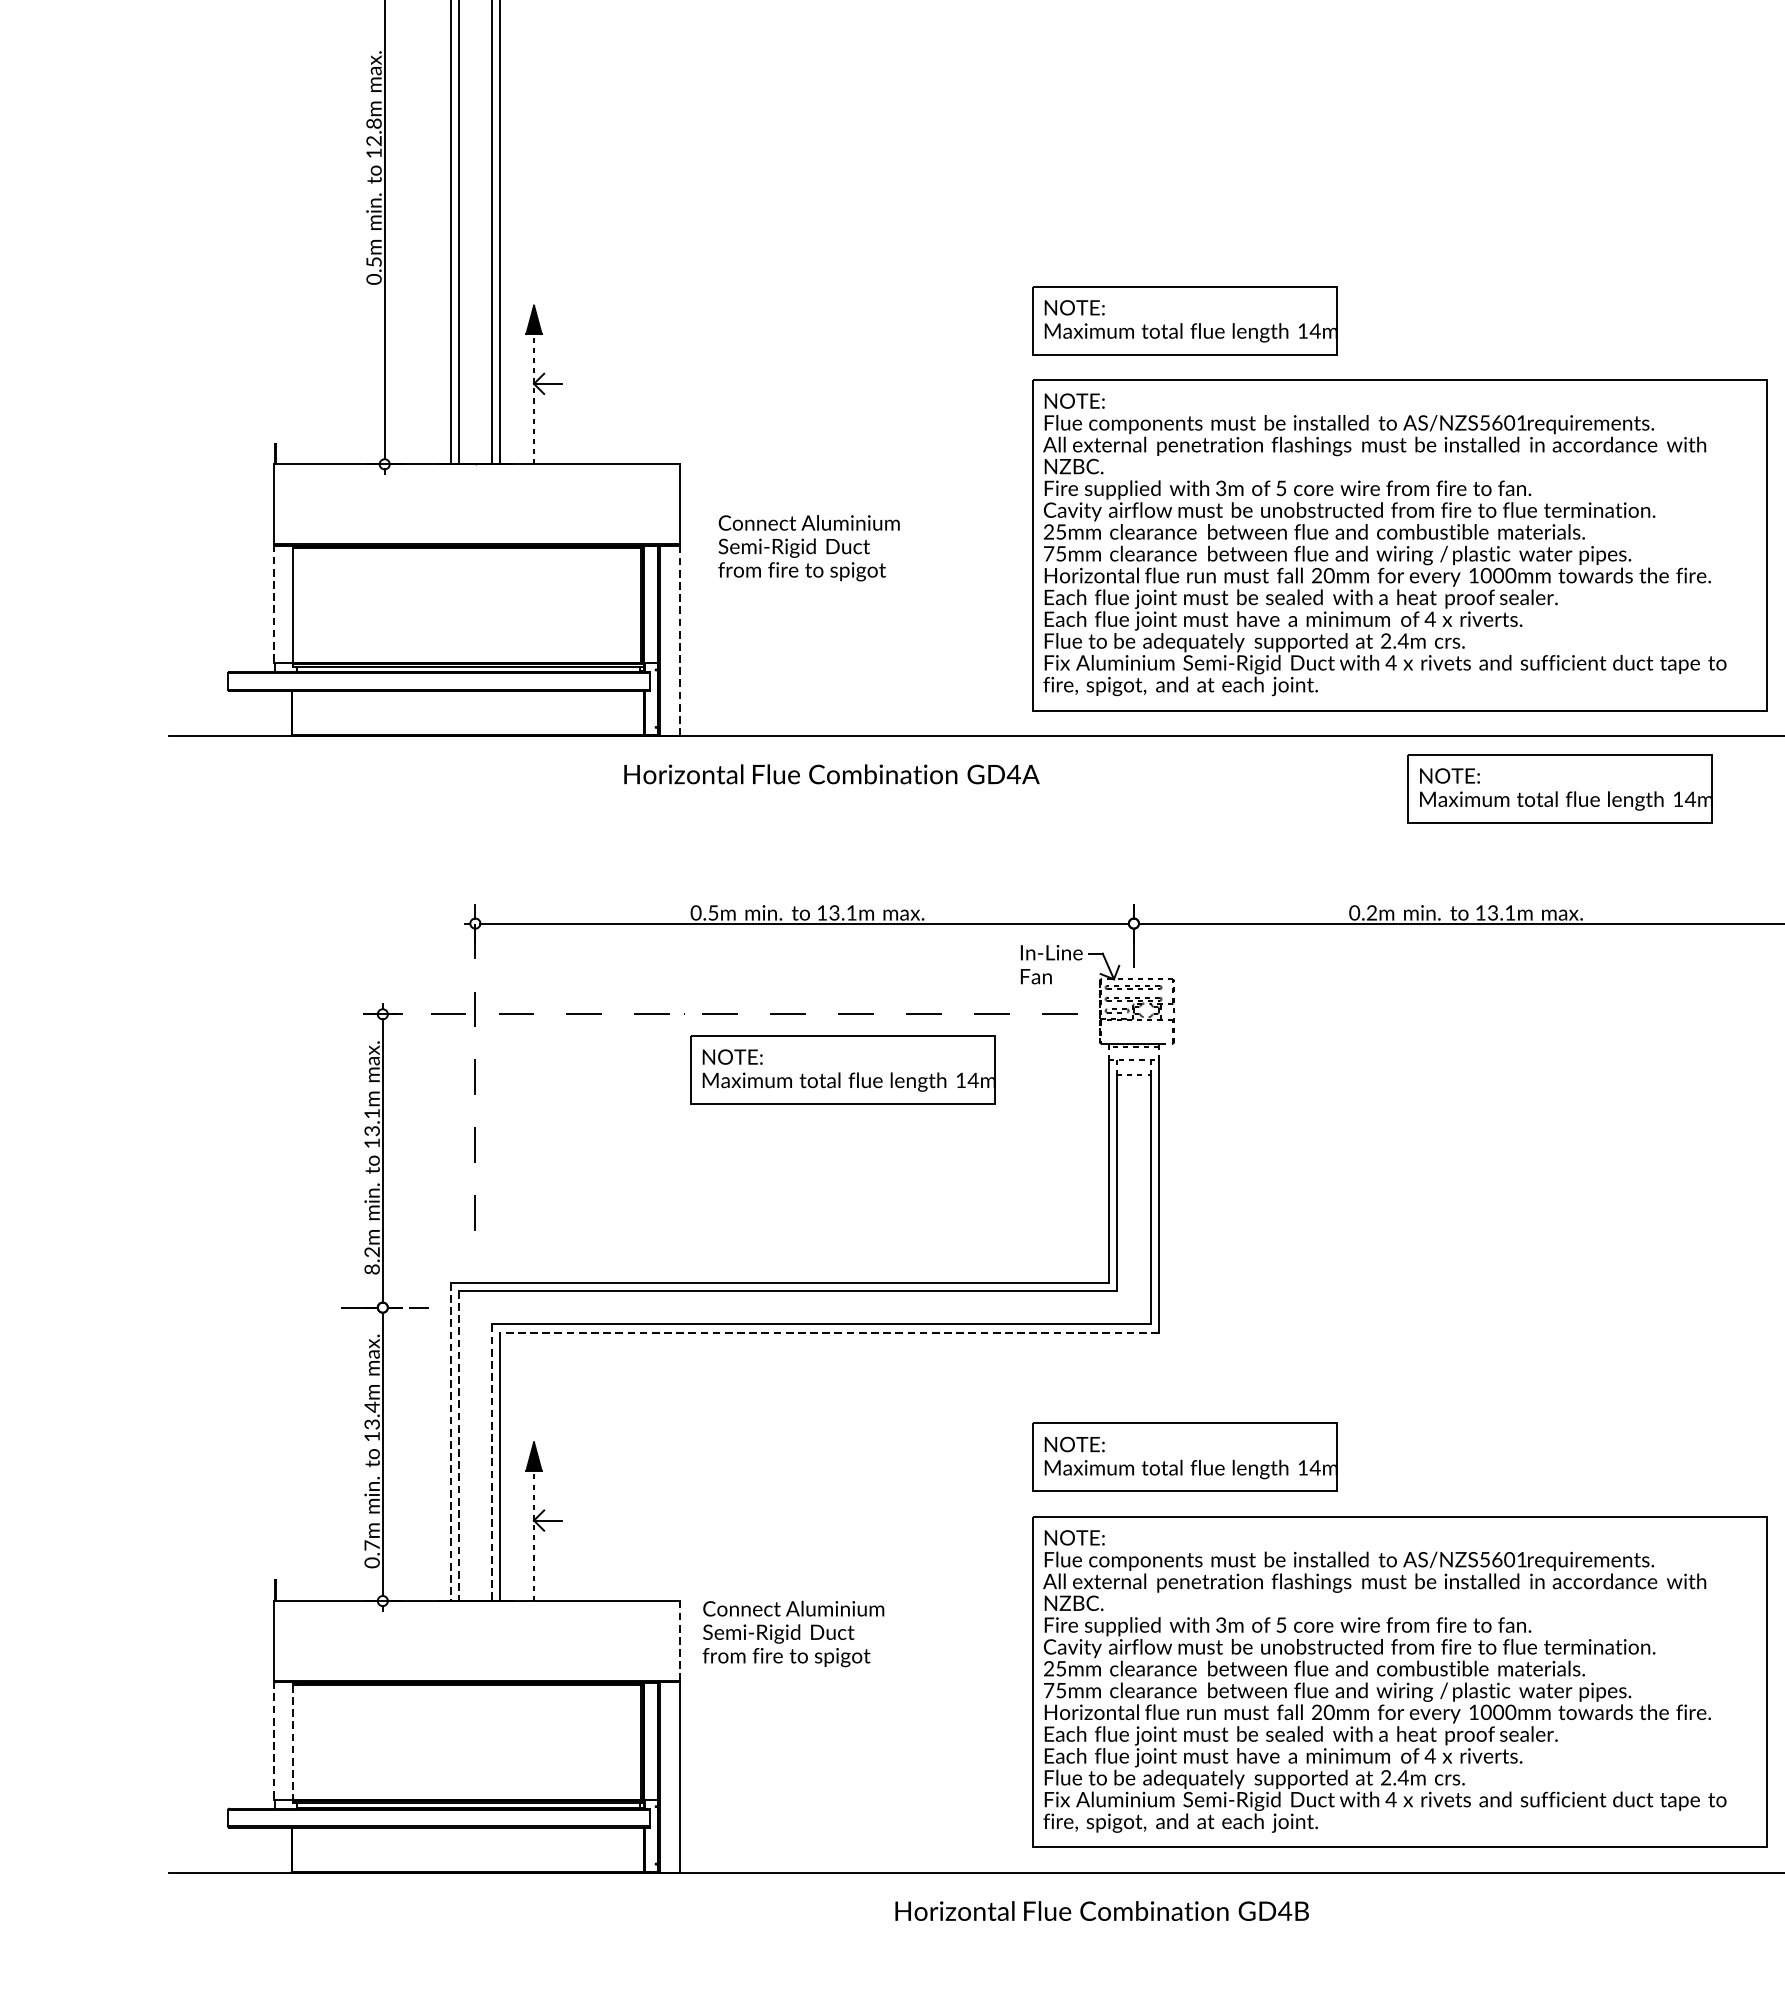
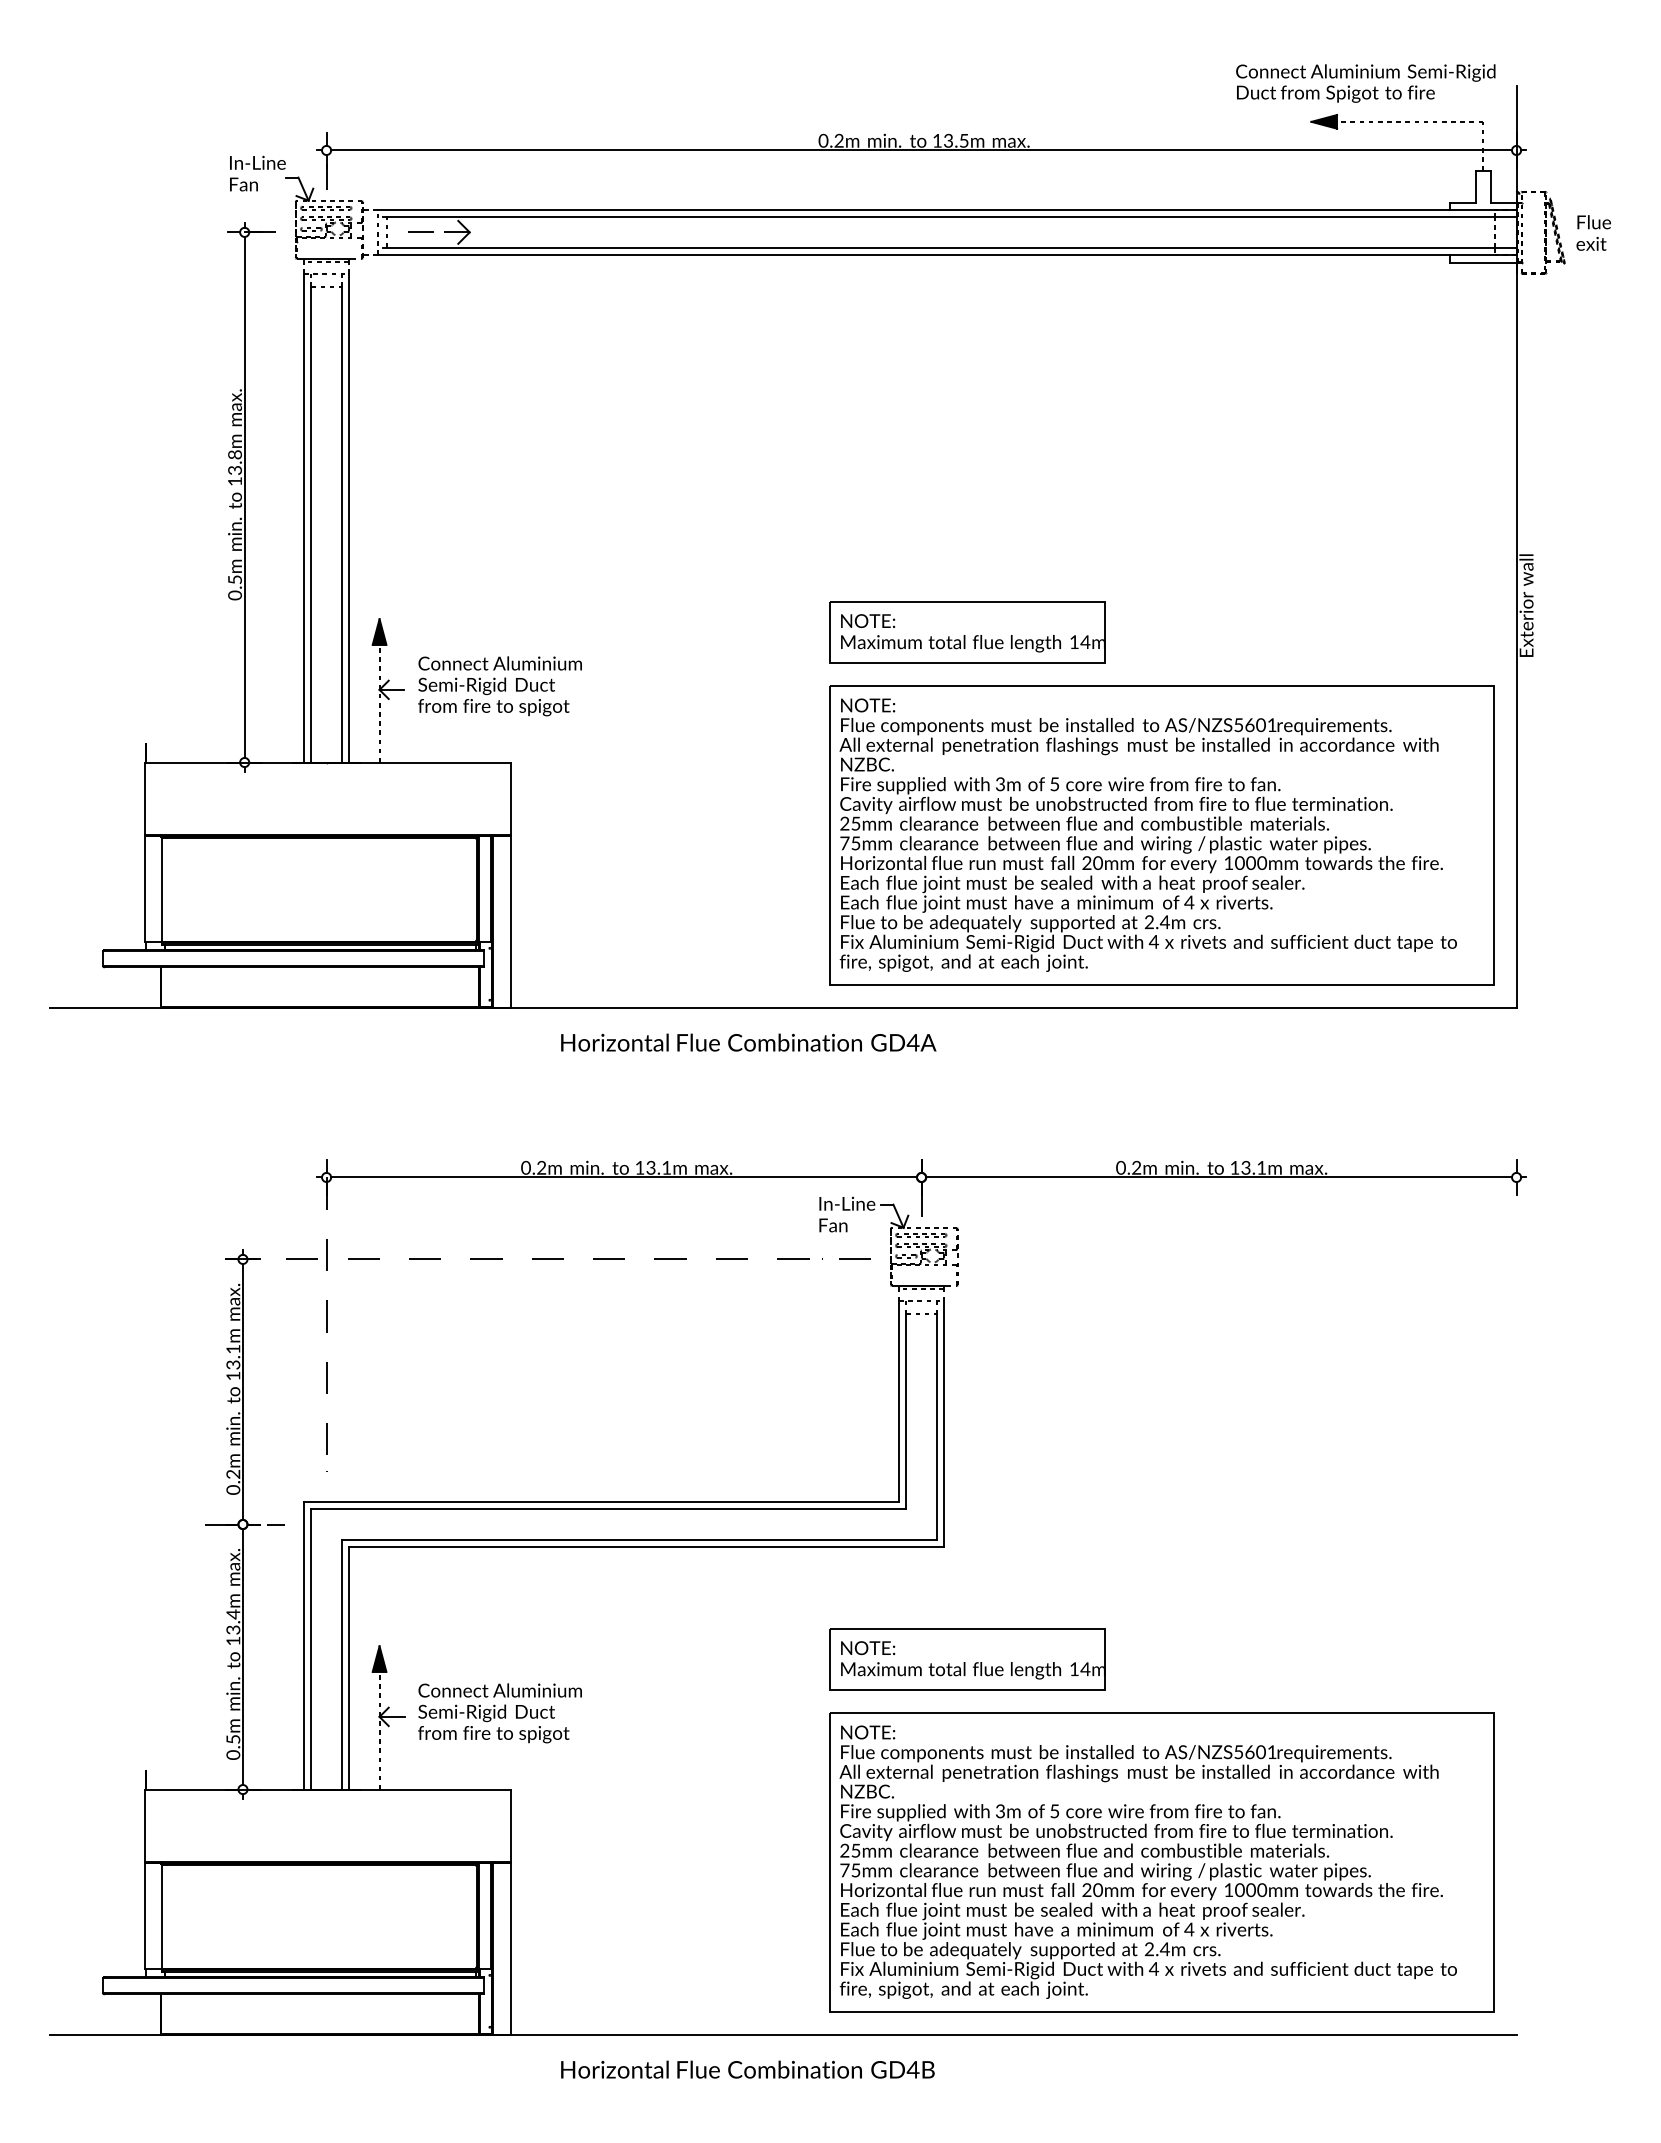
text: (375, 141) -> (236, 470), 12.8m -> 13.8m
text: (808, 548) -> (499, 686), moved
line: (274, 603) -> (145, 888), dashed -> solid
line: (680, 640) -> (511, 921), dashed -> solid
text: (831, 774) -> (748, 1042), moved
part: (1559, 788) -> (1306, 1055), removed
text: (713, 912) -> (541, 1167), 0.5m -> 0.2m
part: (842, 1069) -> (658, 1309), removed
text: (372, 1268) -> (233, 1489), 8.2m -> 0.2m
line: (829, 1332) -> (646, 1546), dashed -> solid
line: (450, 1441) -> (304, 1645), dashed -> solid
line: (458, 1446) -> (311, 1649), dashed -> solid
line: (491, 1462) -> (341, 1664), dashed -> solid
text: (372, 1544) -> (233, 1738), 0.7m -> 0.5m
text: (792, 1634) -> (499, 1713), moved
line: (680, 1640) -> (511, 1825), dashed -> solid
line: (274, 1740) -> (145, 1915), dashed -> solid
line: (292, 1742) -> (161, 1917), dashed -> solid
text: (1101, 1910) -> (747, 2069), moved

